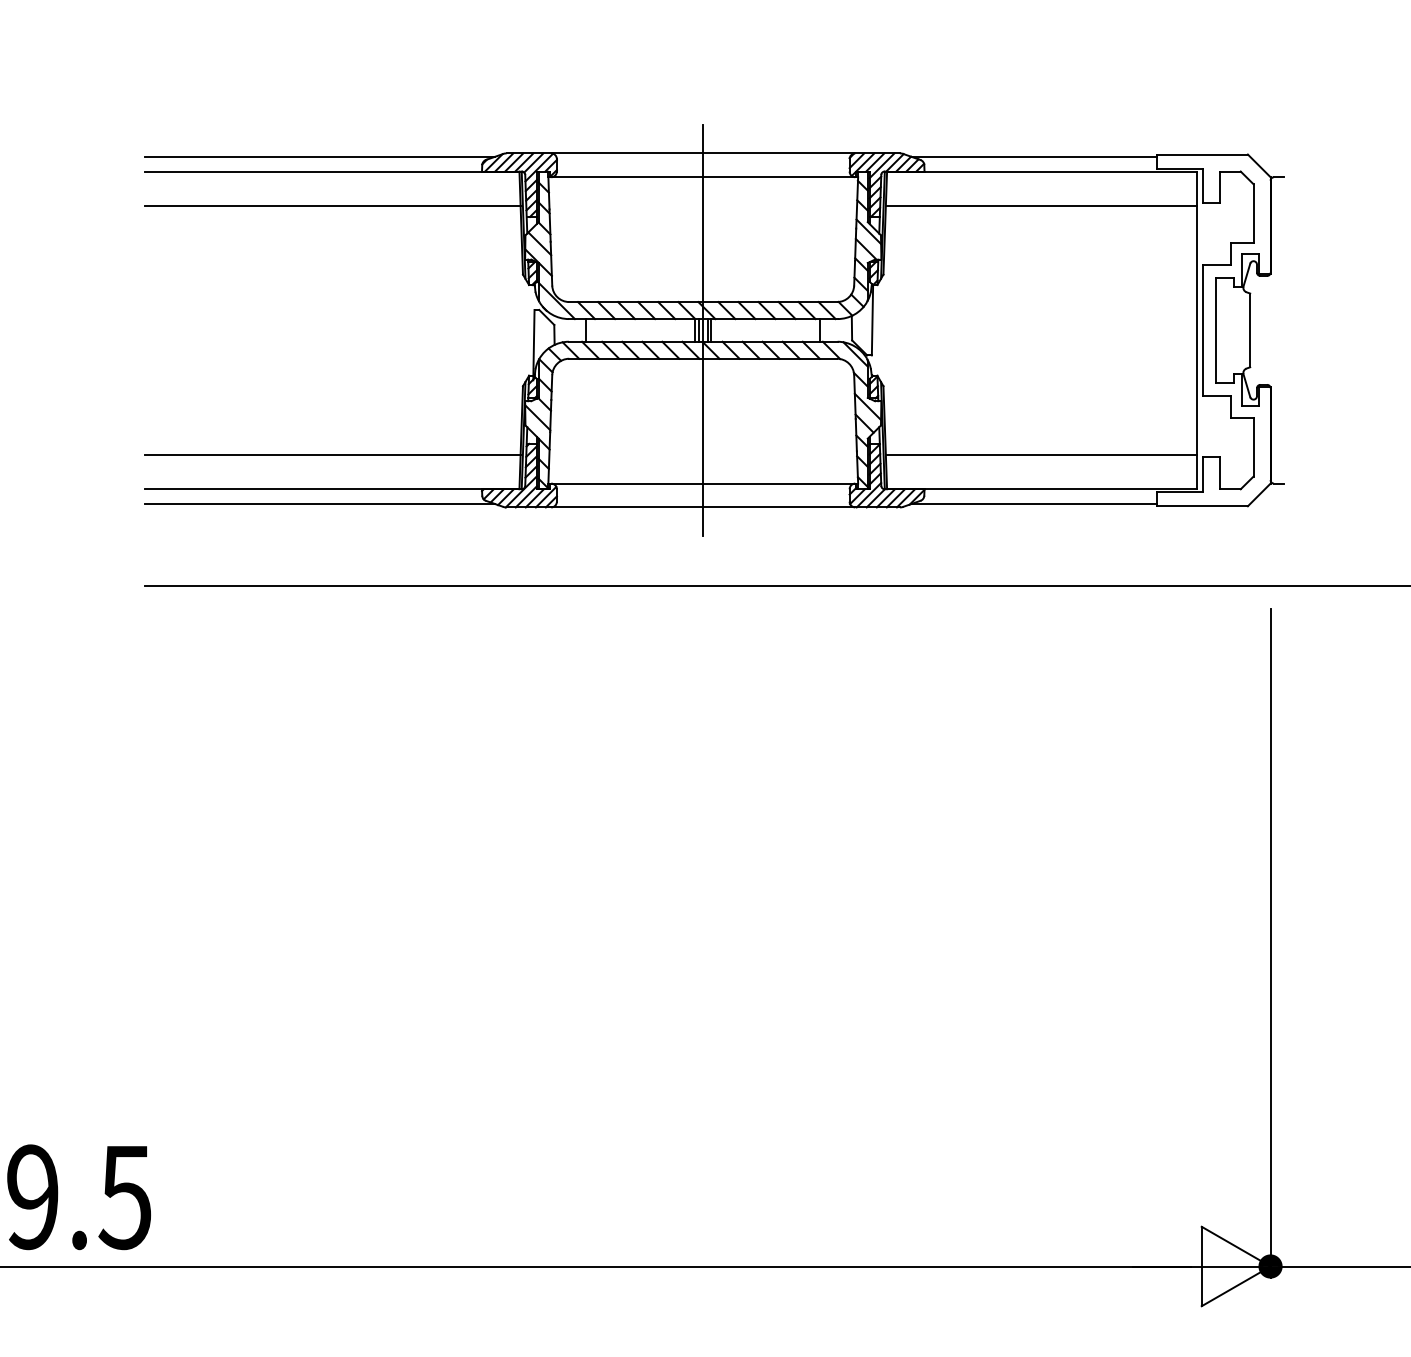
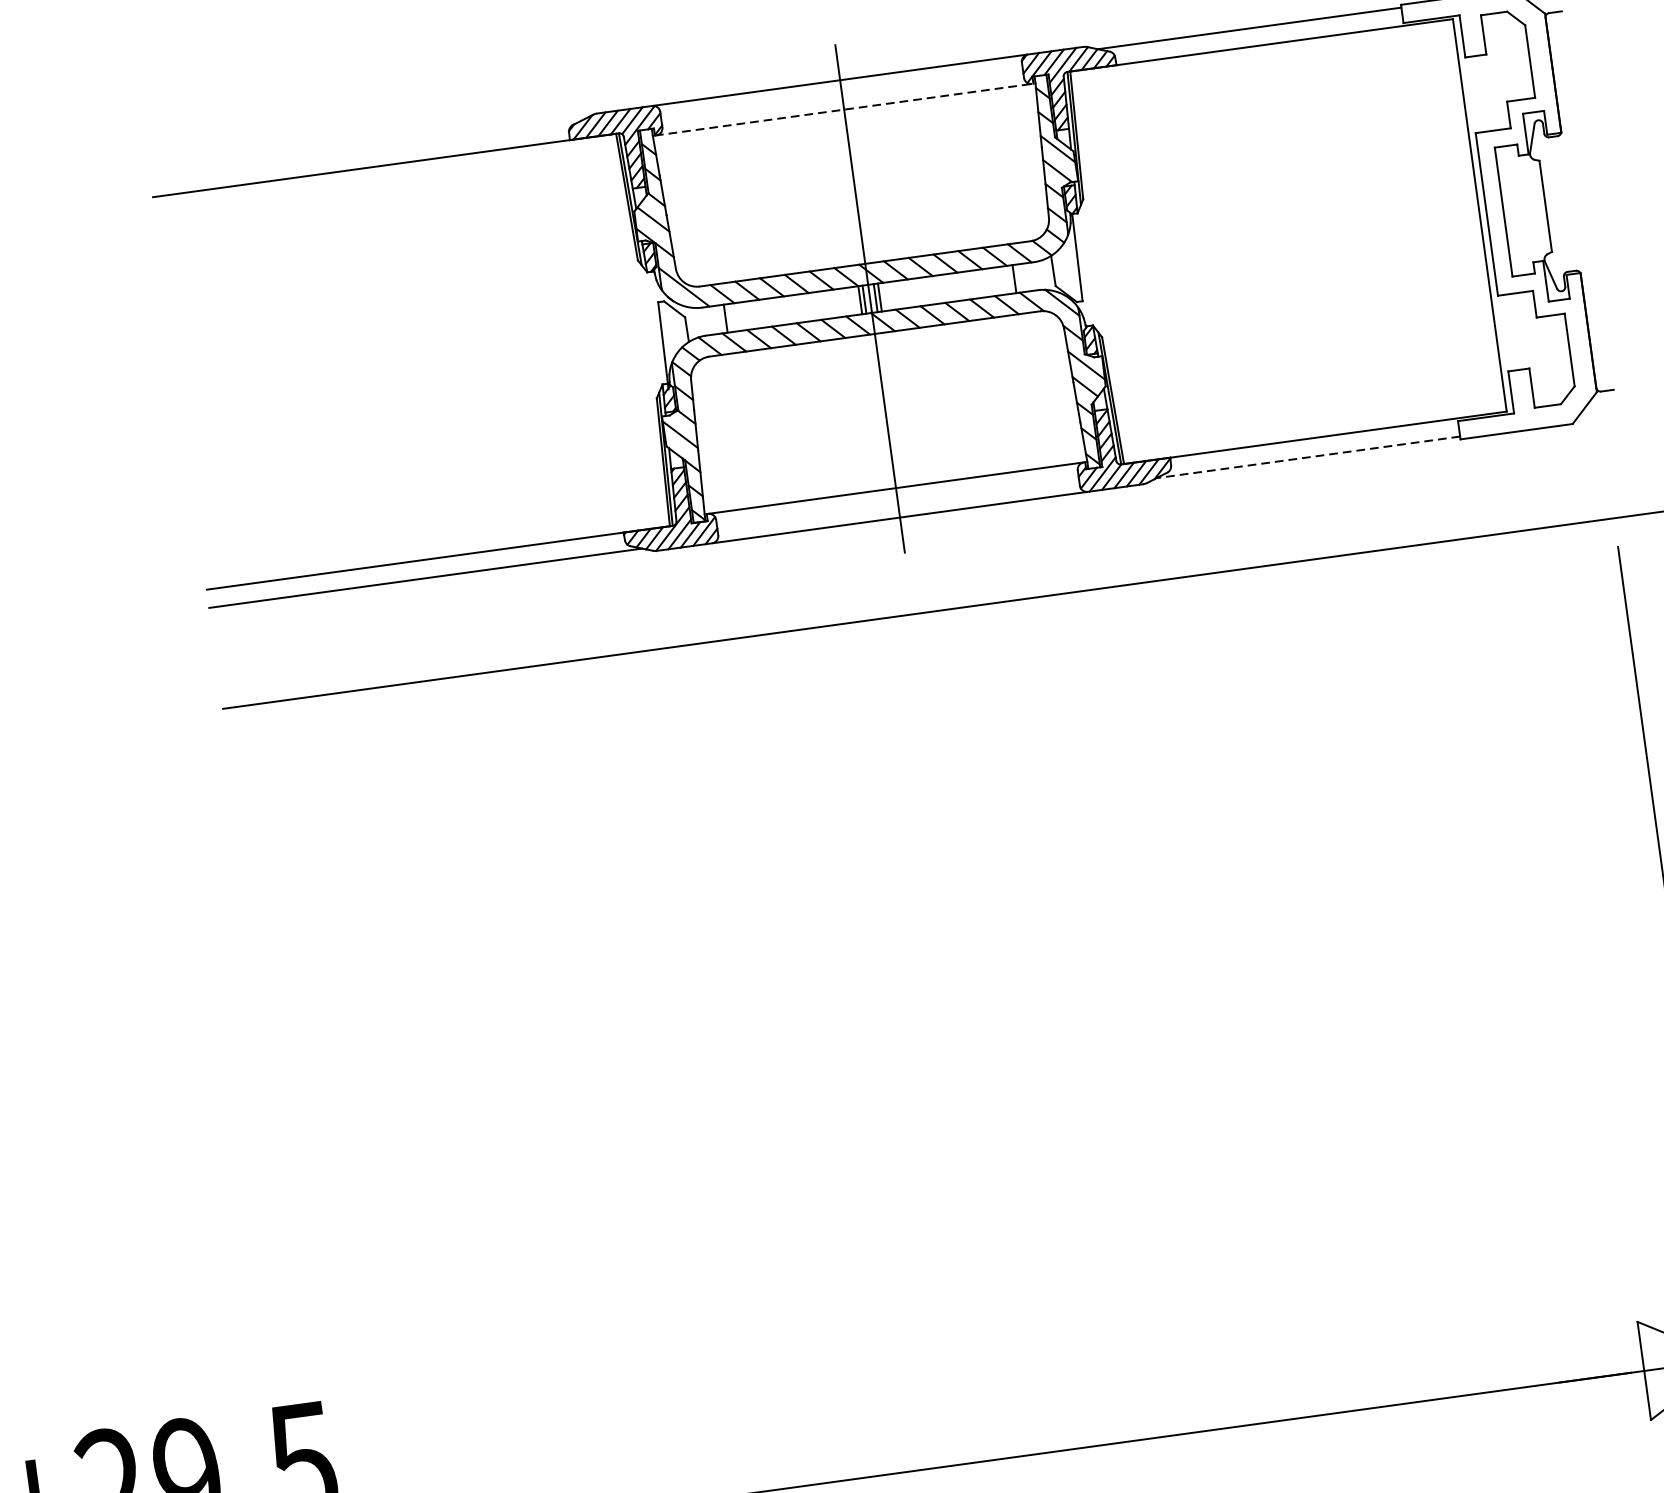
line: (319, 156) -> (366, 149), removed
line: (703, 177) -> (844, 109), solid -> dashed
line: (332, 205) -> (390, 207), removed
line: (1040, 205) -> (1265, 87), removed
line: (332, 455) -> (433, 516), removed
line: (1040, 455) -> (1307, 396), removed
line: (1034, 504) -> (1308, 457), solid -> dashed

